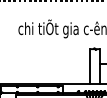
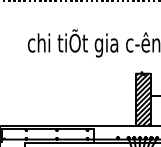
hatch: (95, 66) -> (143, 99), added

